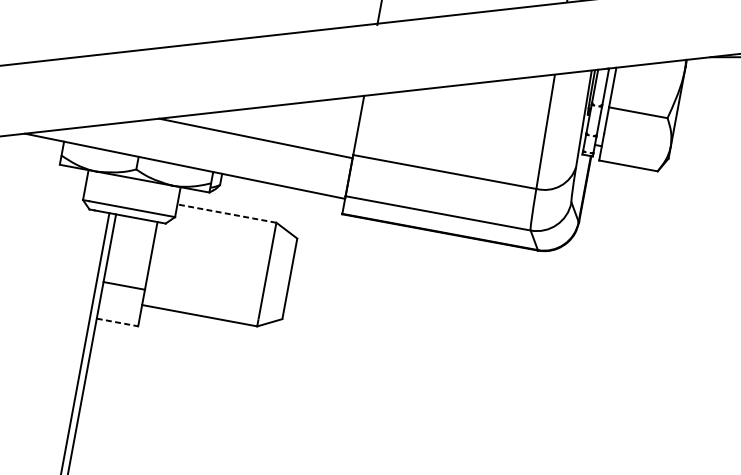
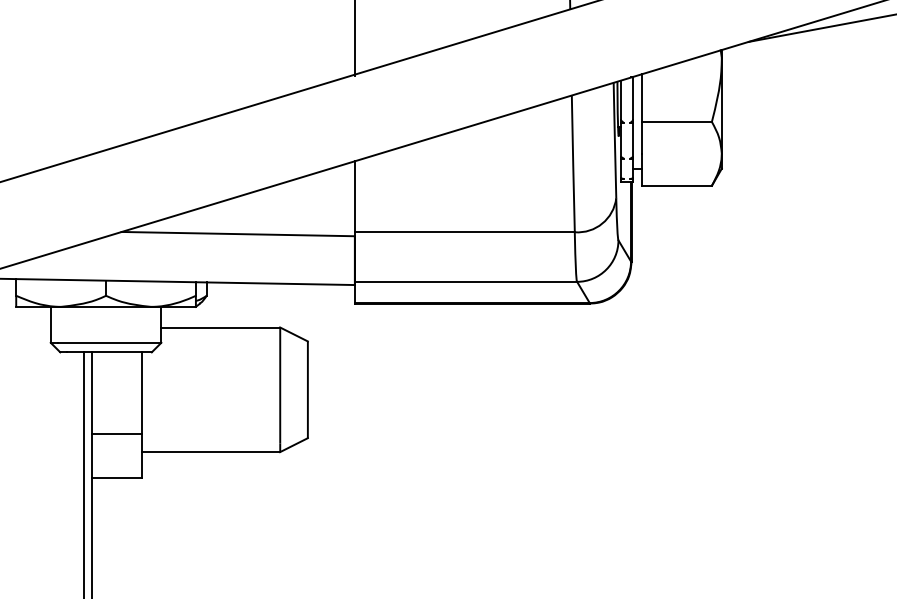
line: (226, 213) -> (220, 327), dashed -> solid
line: (117, 322) -> (117, 477), dashed -> solid

